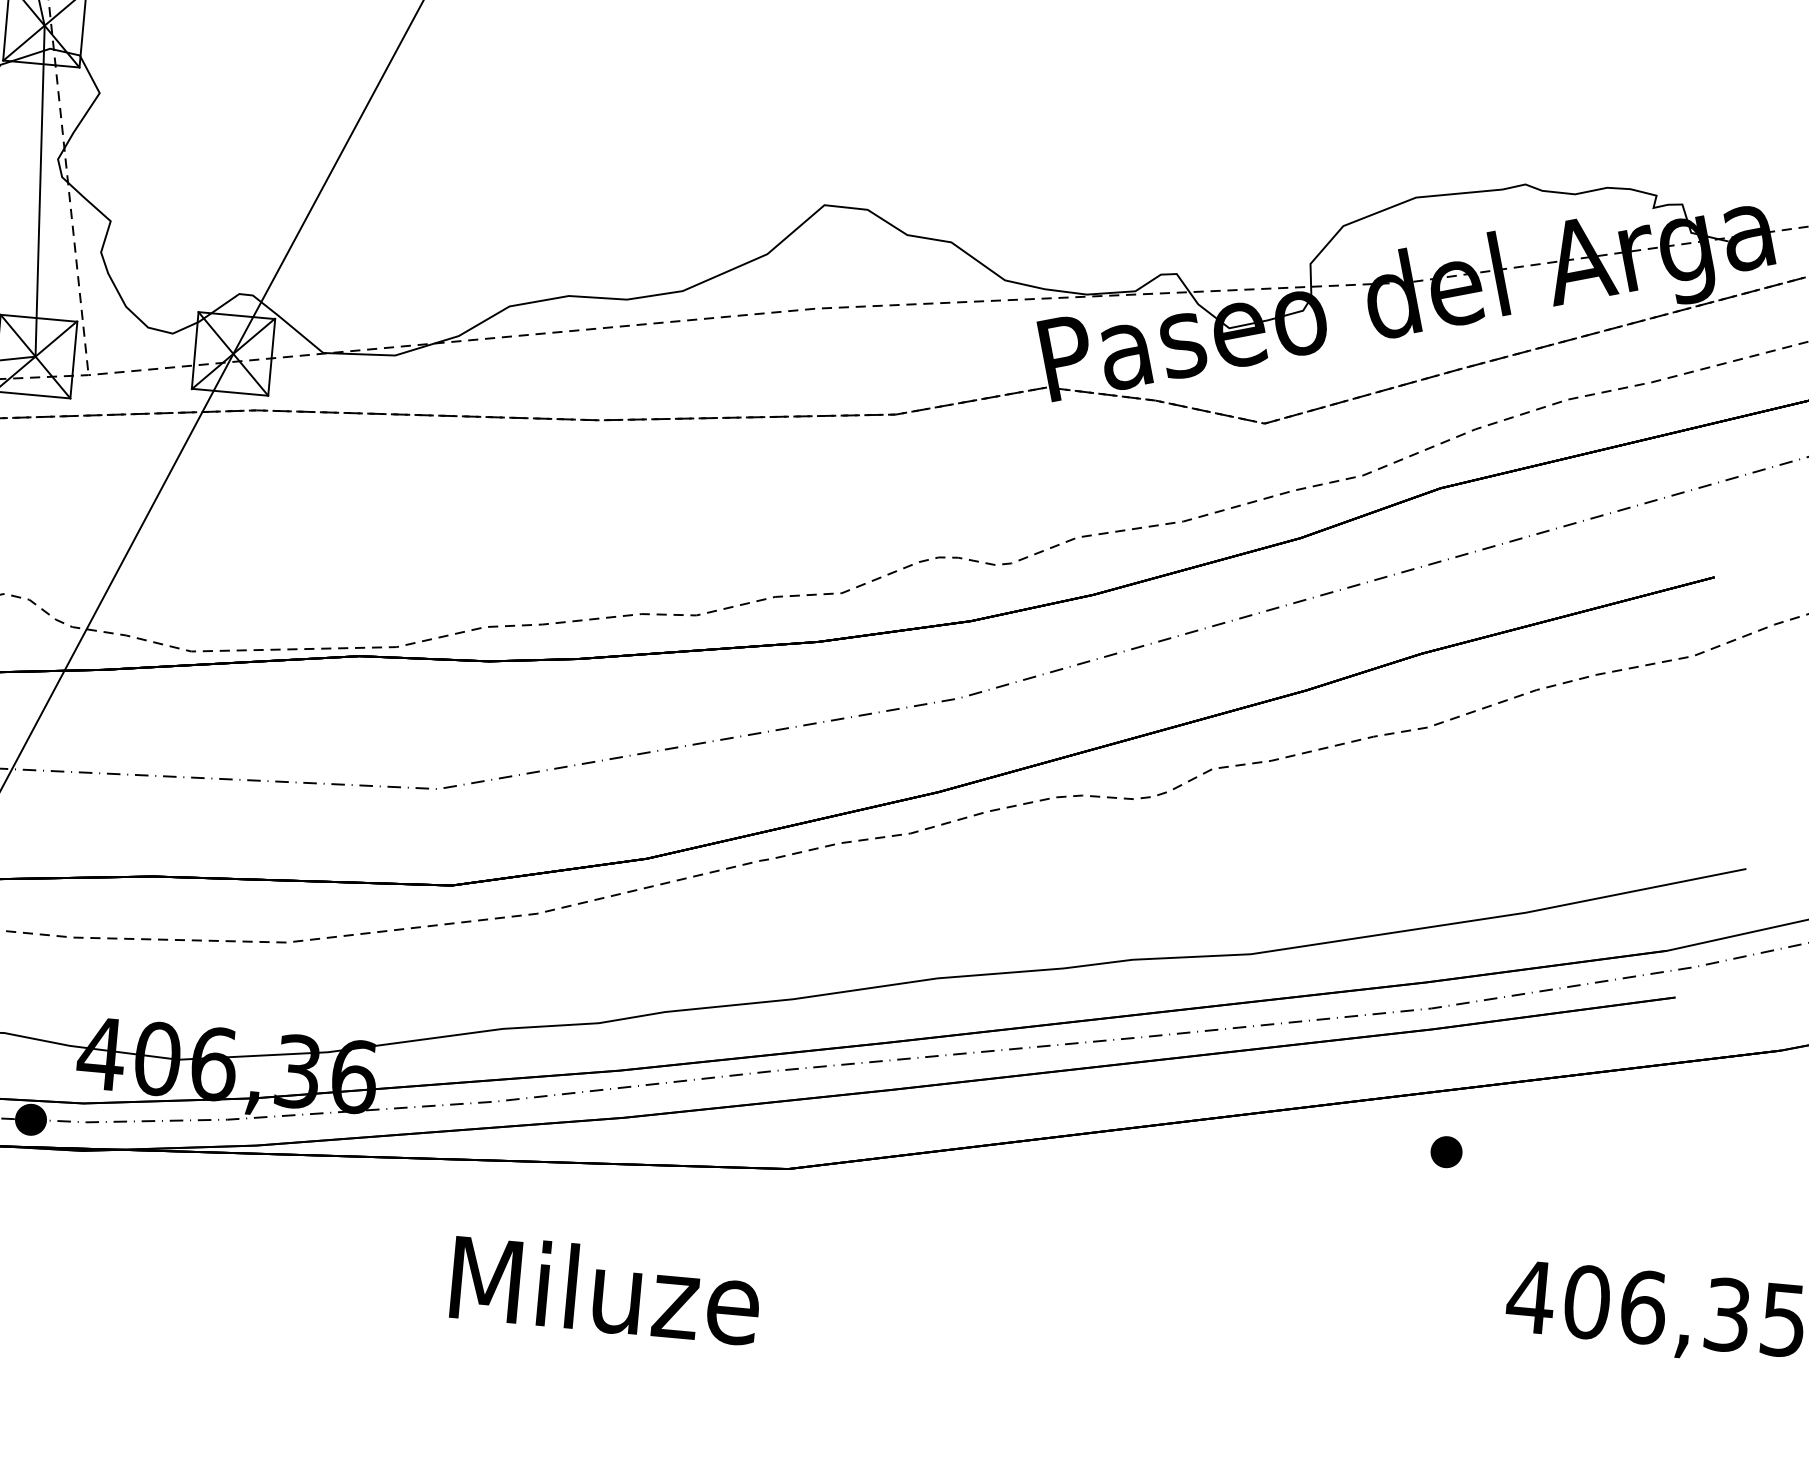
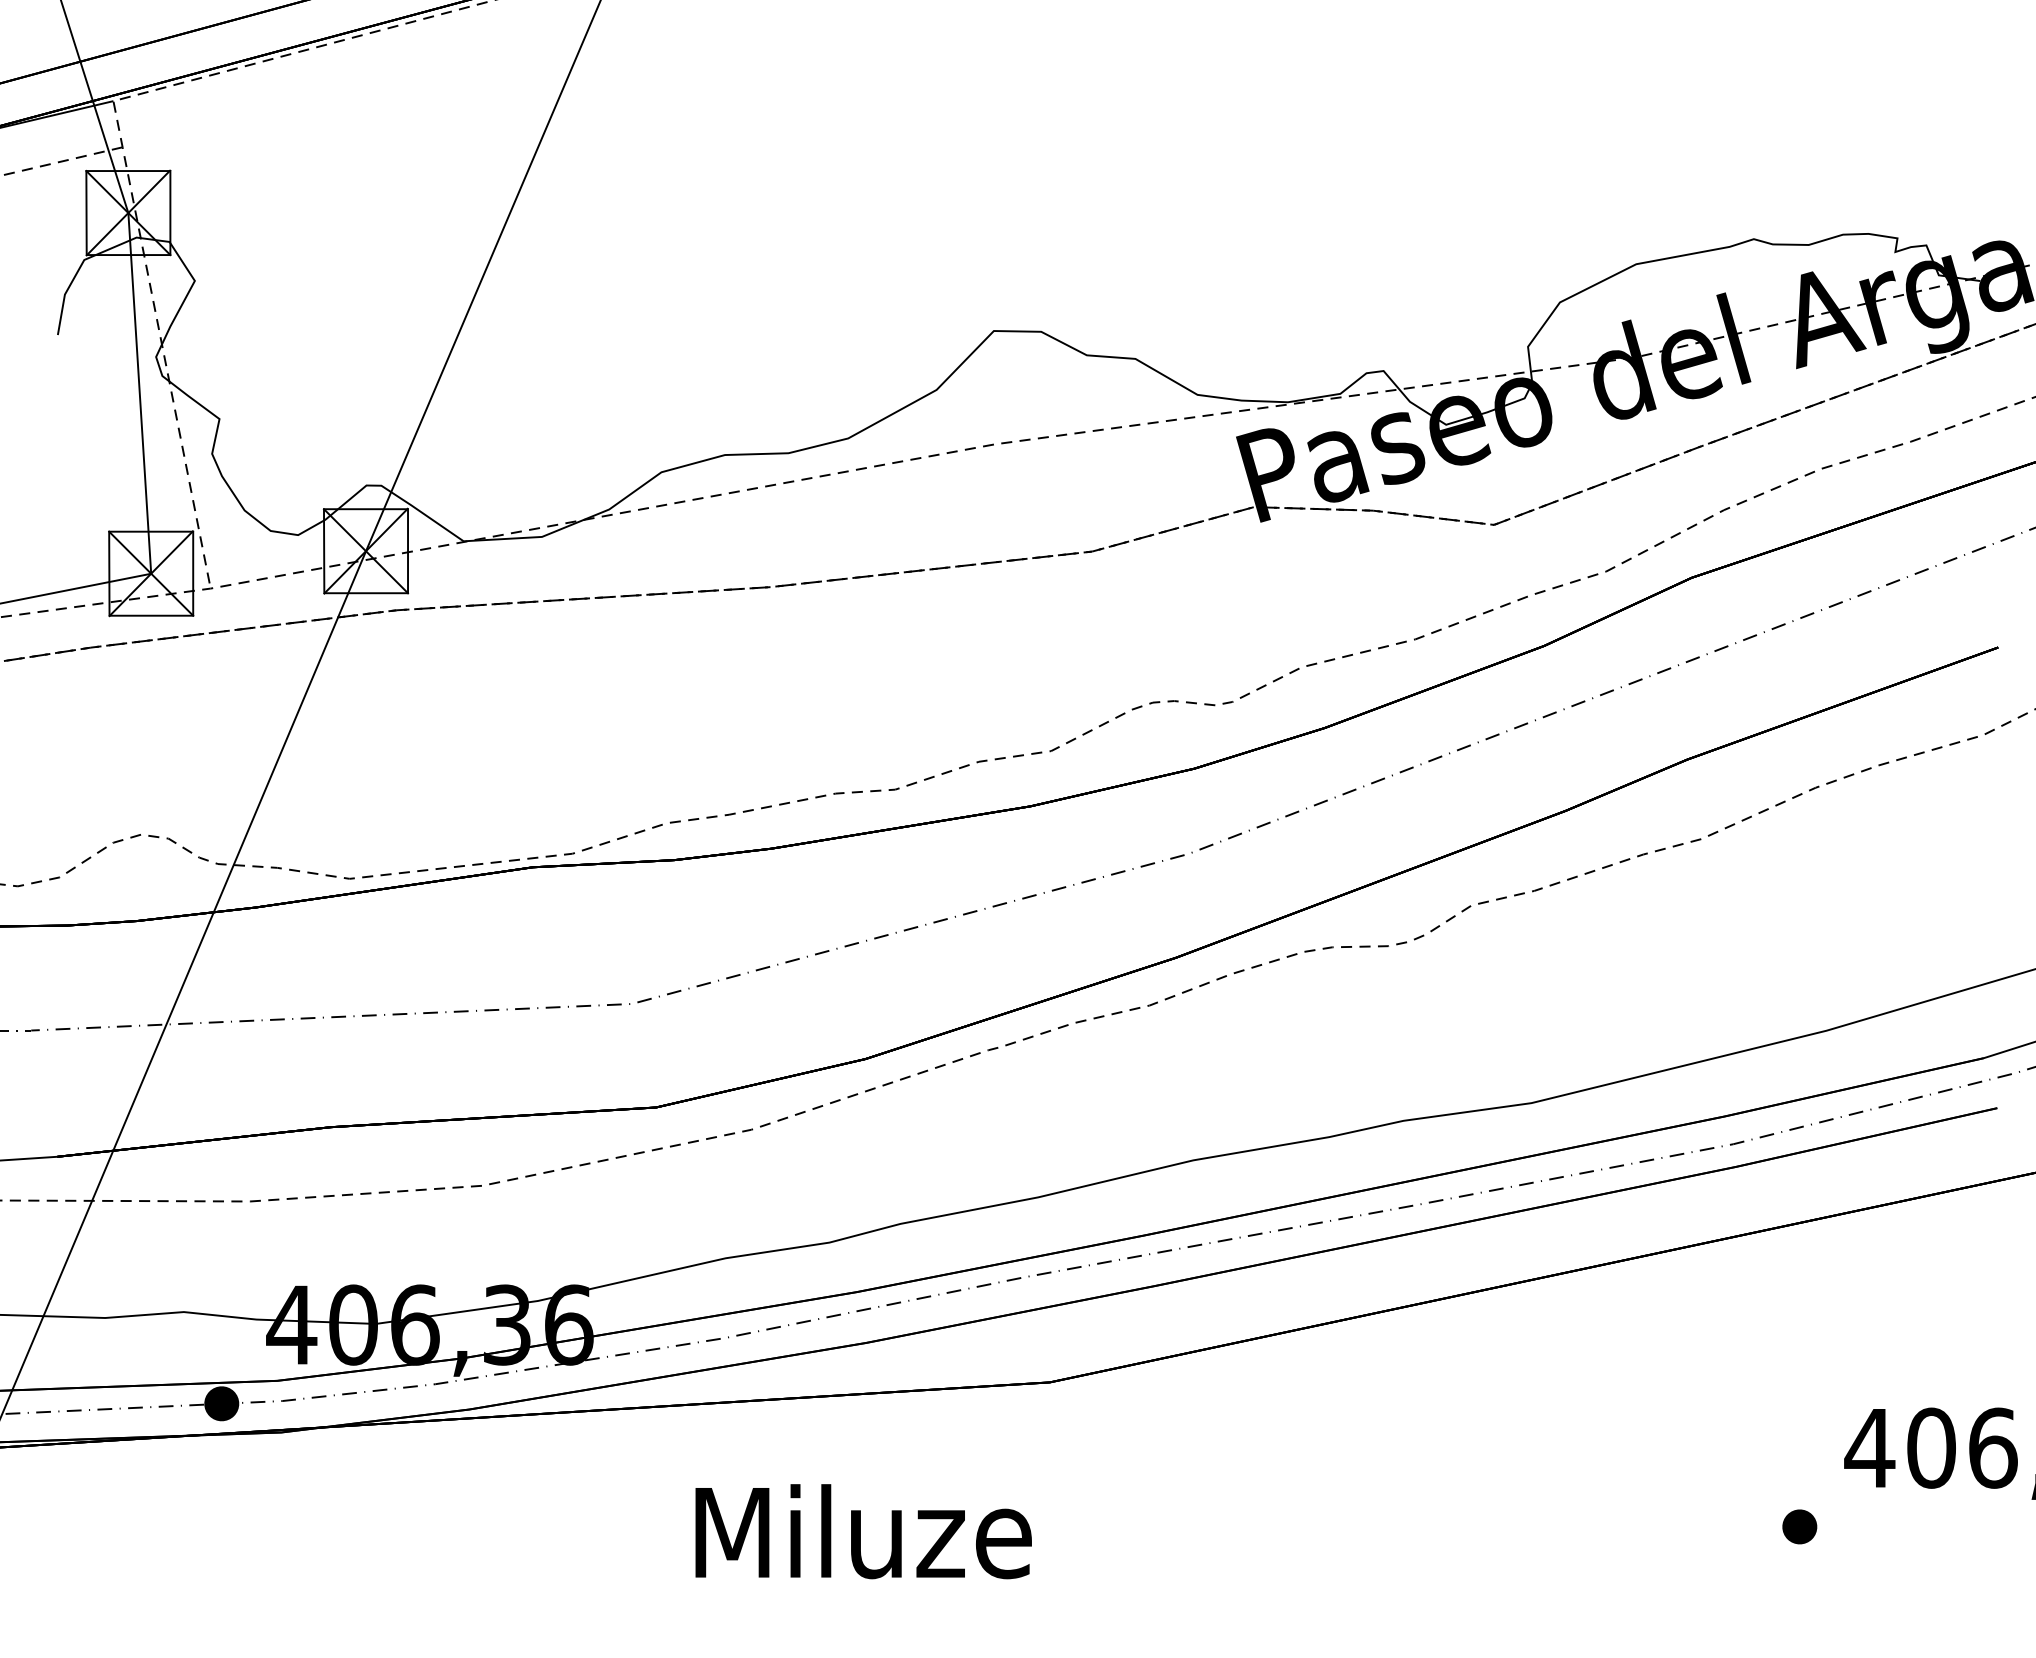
part: (1446, 1151) -> (1799, 1526), moved

